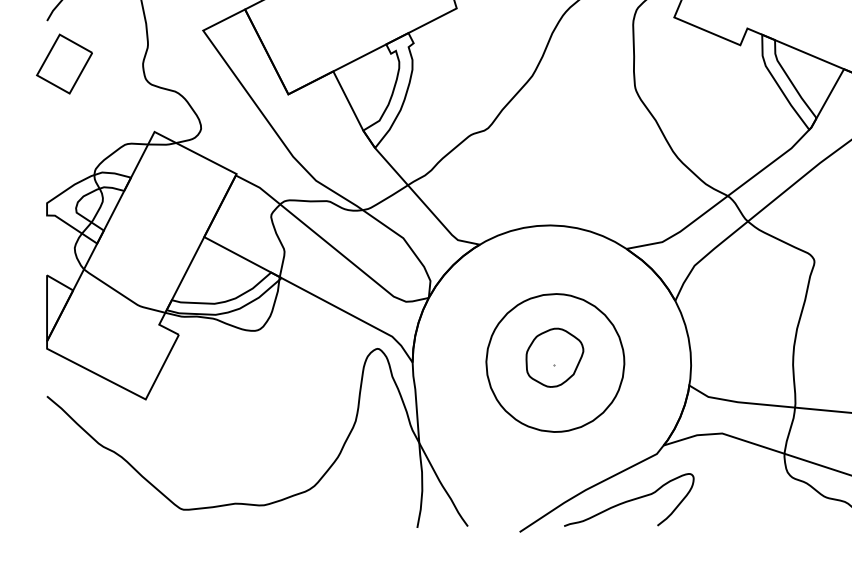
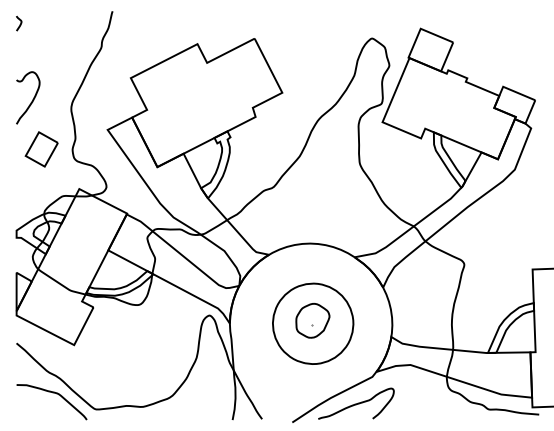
part: (64, 64) -> (41, 149), moved
curve: (108, 482) -> (52, 393), added

